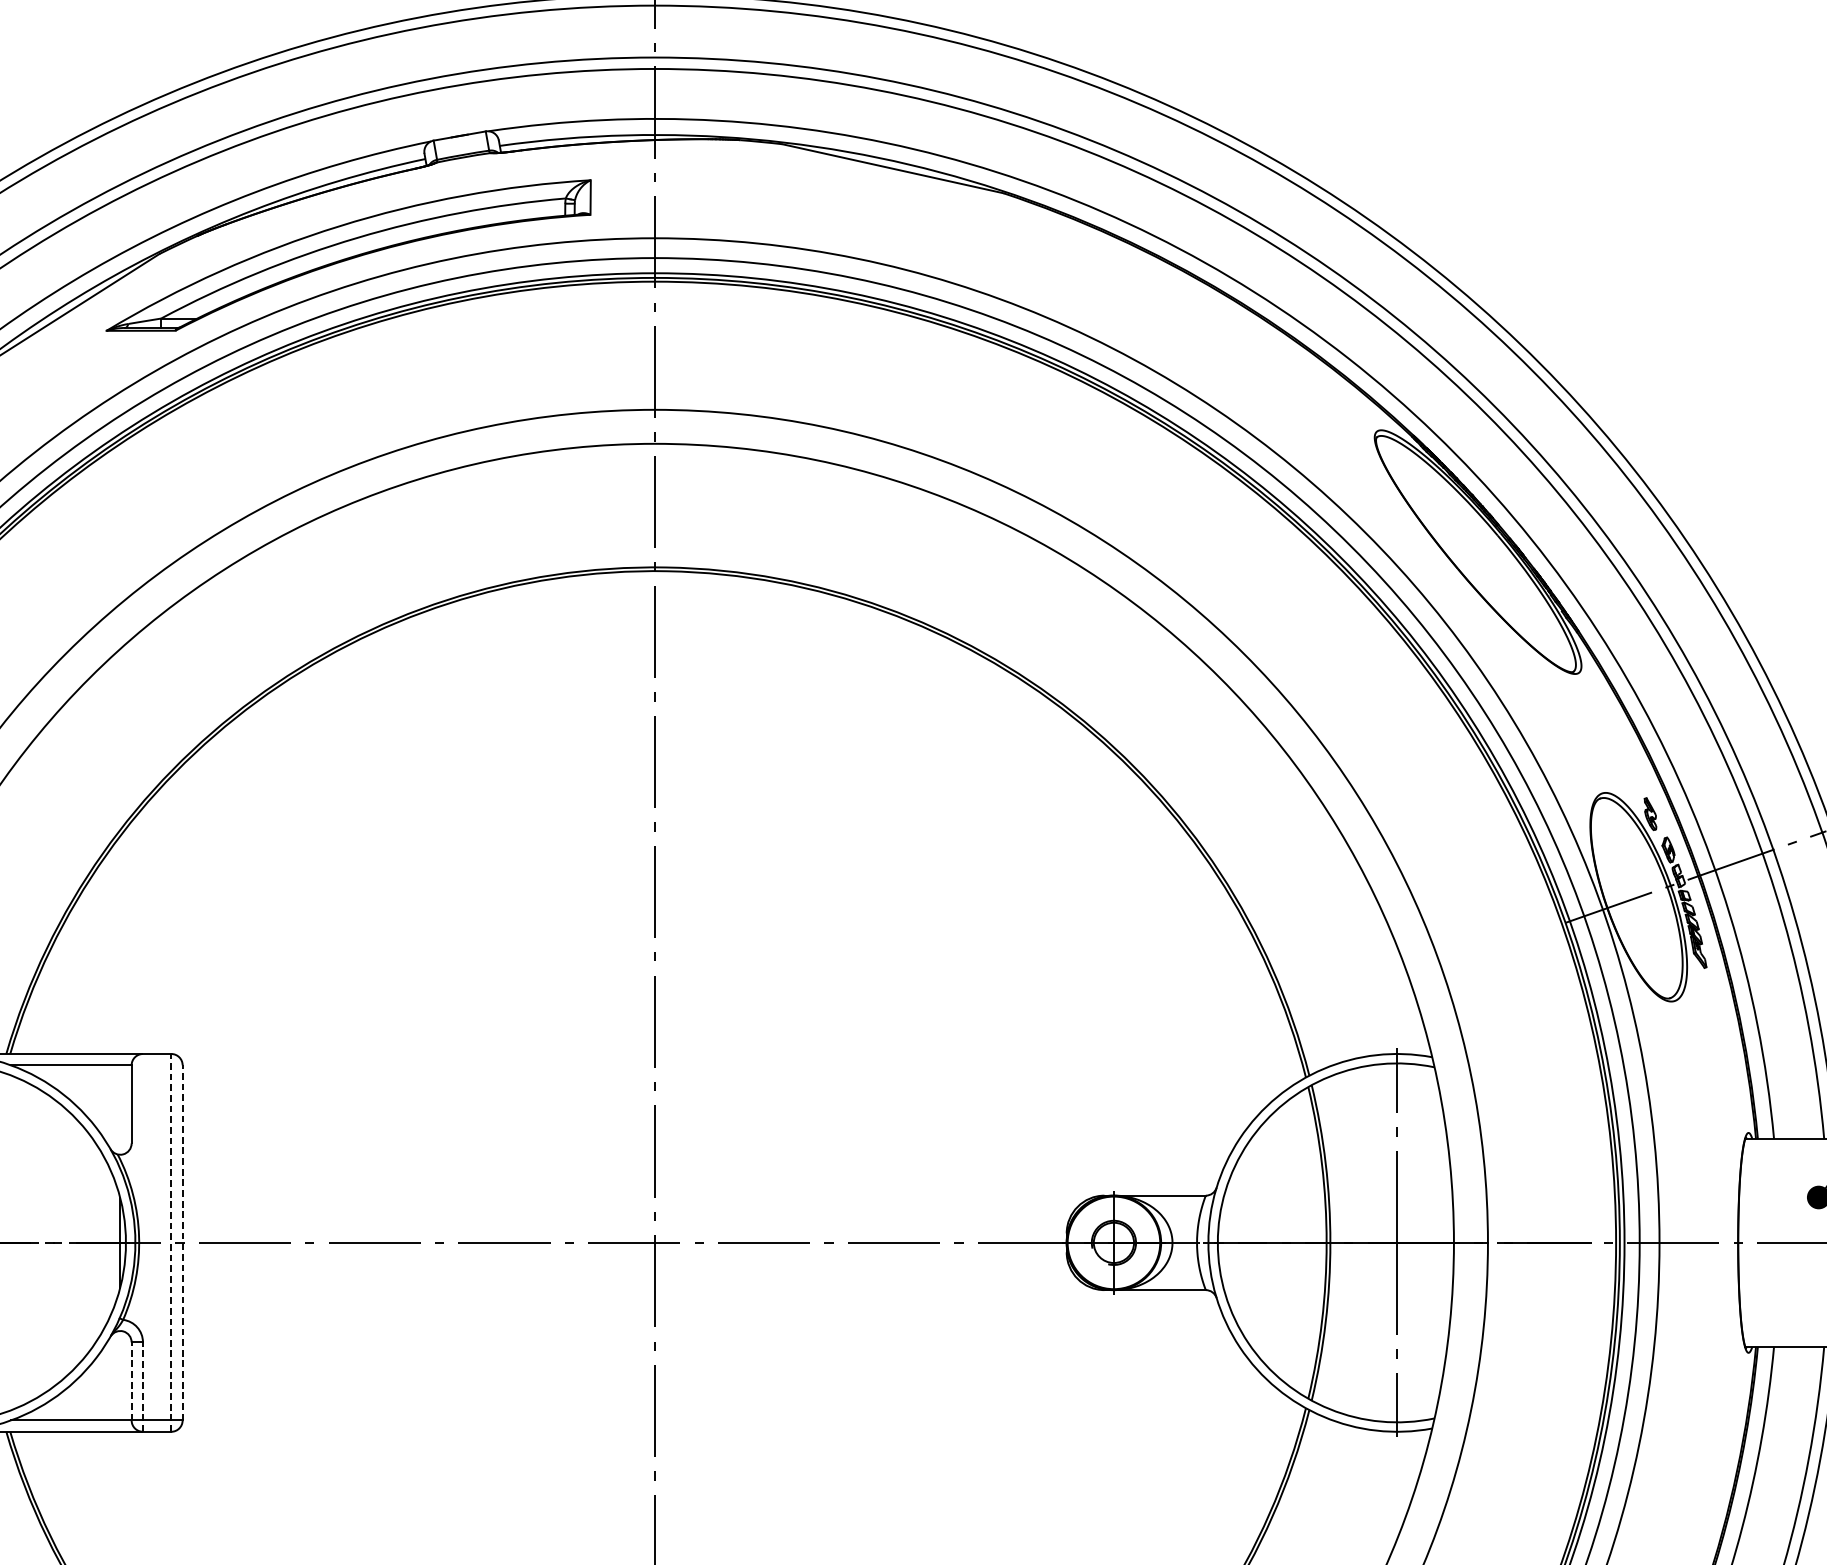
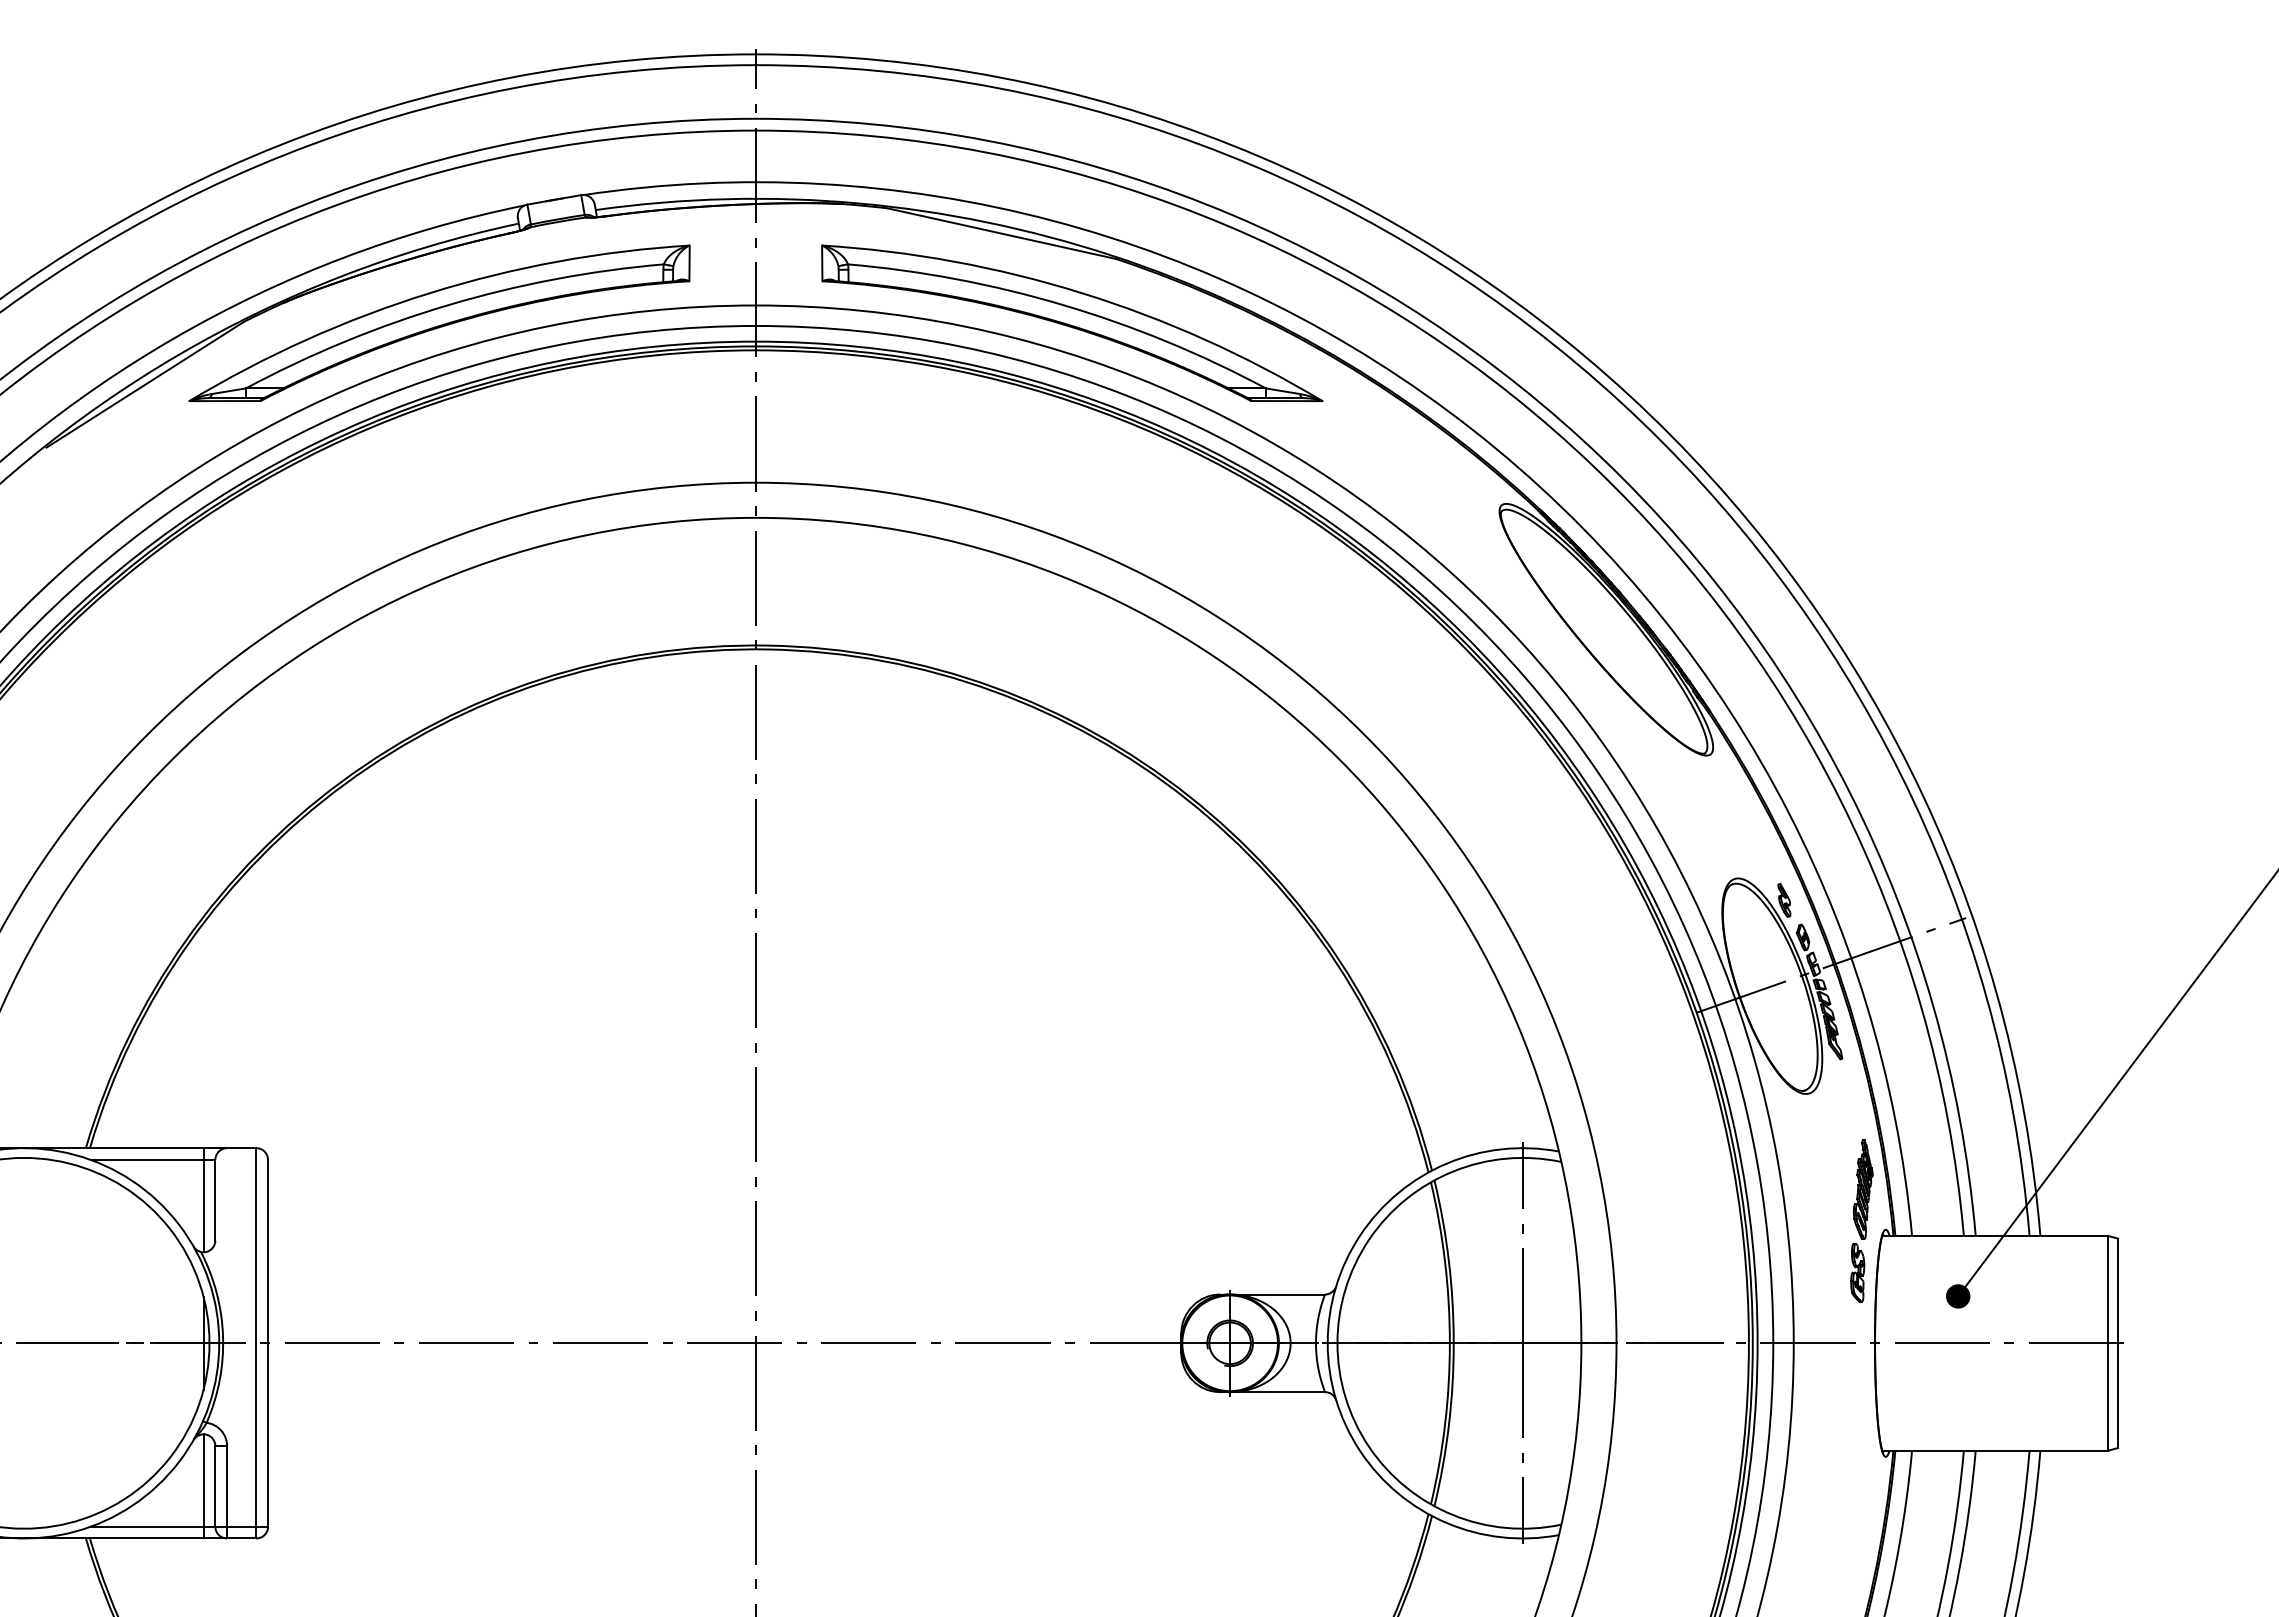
part: (961, 254) -> (1072, 322), added
line: (120, 1104) -> (203, 1200), added
part: (1725, 1124) -> (1861, 1220), added
line: (171, 1242) -> (256, 1342), dashed -> solid
line: (183, 1242) -> (268, 1342), dashed -> solid
line: (131, 1380) -> (215, 1485), dashed -> solid
line: (120, 1381) -> (203, 1486), added
line: (143, 1386) -> (227, 1491), dashed -> solid

